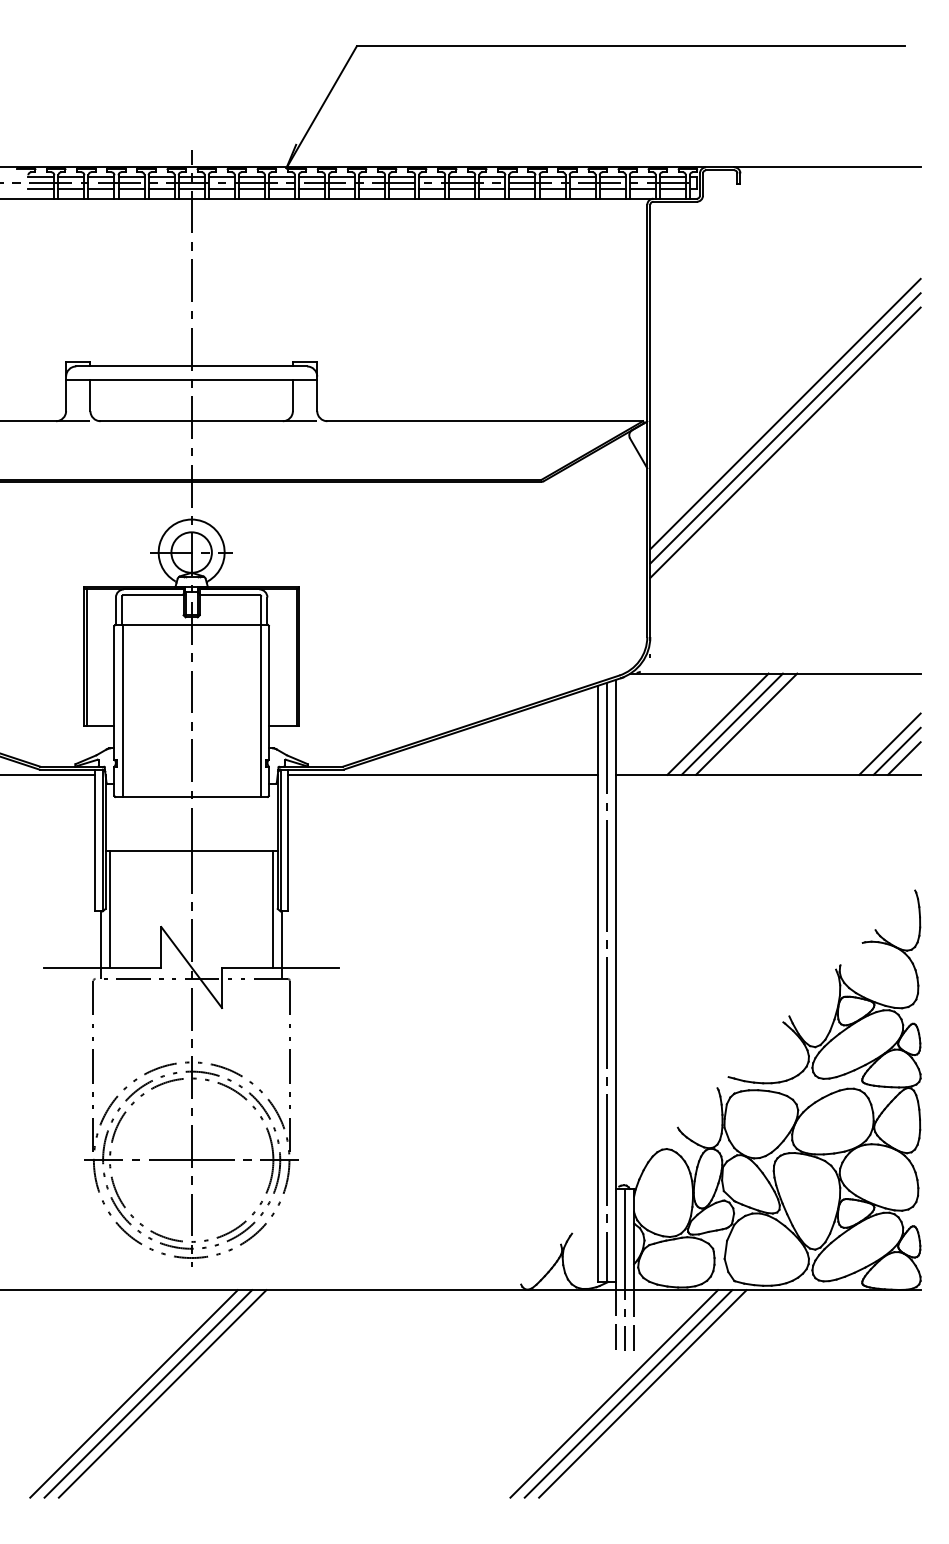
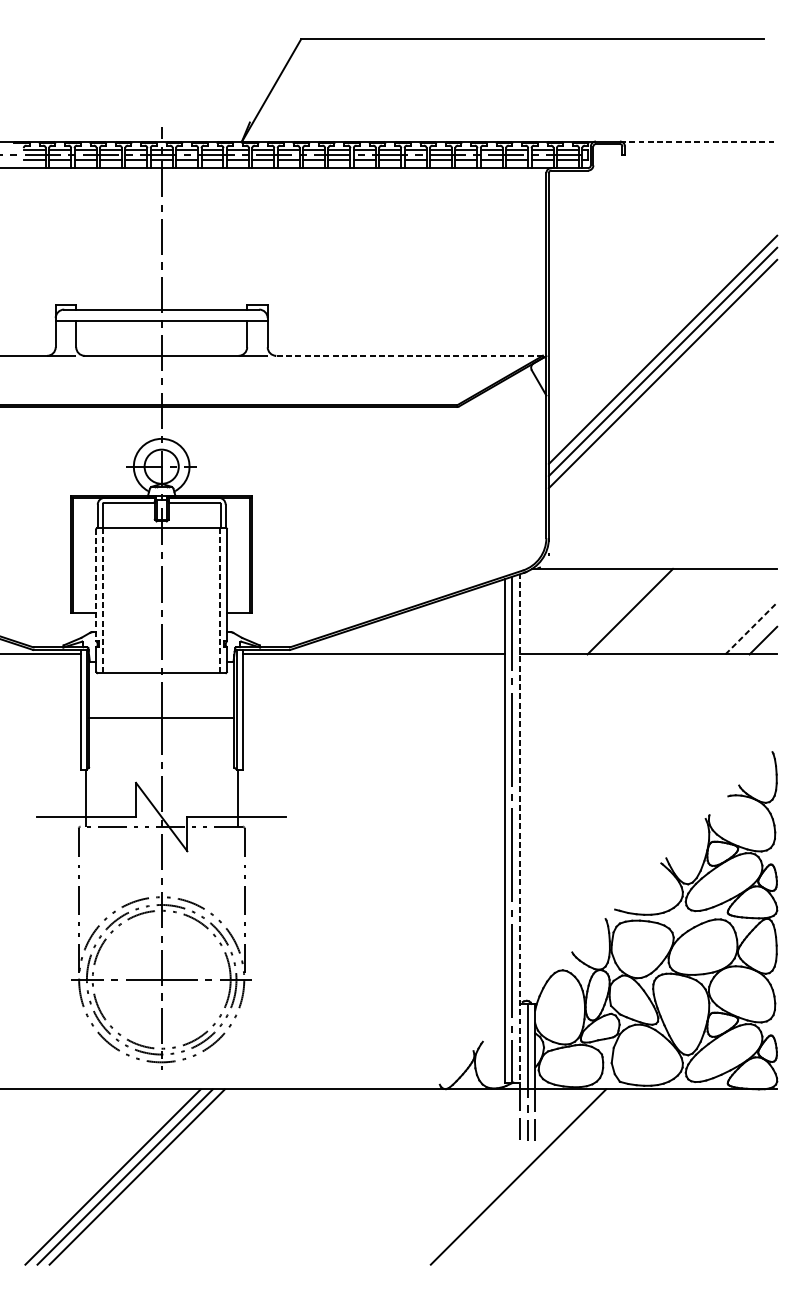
line: (828, 167) -> (699, 141), solid -> dashed
line: (485, 421) -> (409, 356), solid -> dashed
line: (114, 692) -> (96, 584), solid -> dashed
line: (122, 711) -> (103, 600), solid -> dashed
line: (260, 711) -> (219, 600), solid -> dashed
line: (717, 723) -> (605, 611), removed
line: (731, 723) -> (617, 611), removed
line: (890, 743) -> (751, 627), solid -> dashed
line: (896, 750) -> (756, 633), removed
line: (109, 908) -> (92, 767), removed
line: (273, 908) -> (230, 767), removed
line: (615, 984) -> (519, 831), solid -> dashed
line: (628, 1393) -> (530, 1176), removed
line: (642, 1393) -> (542, 1176), removed

